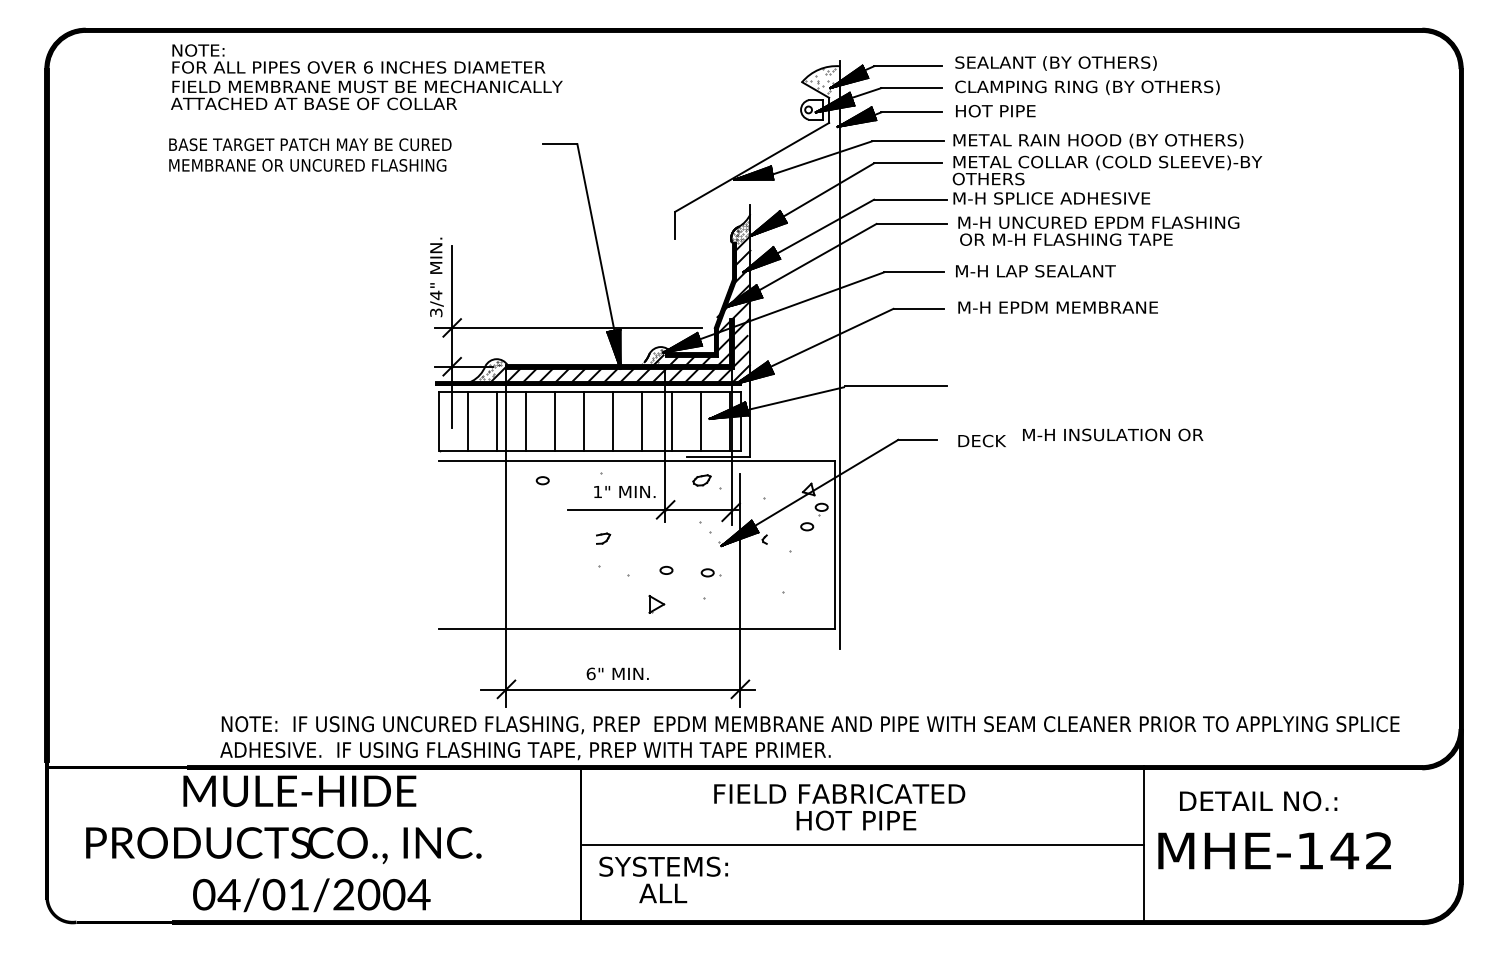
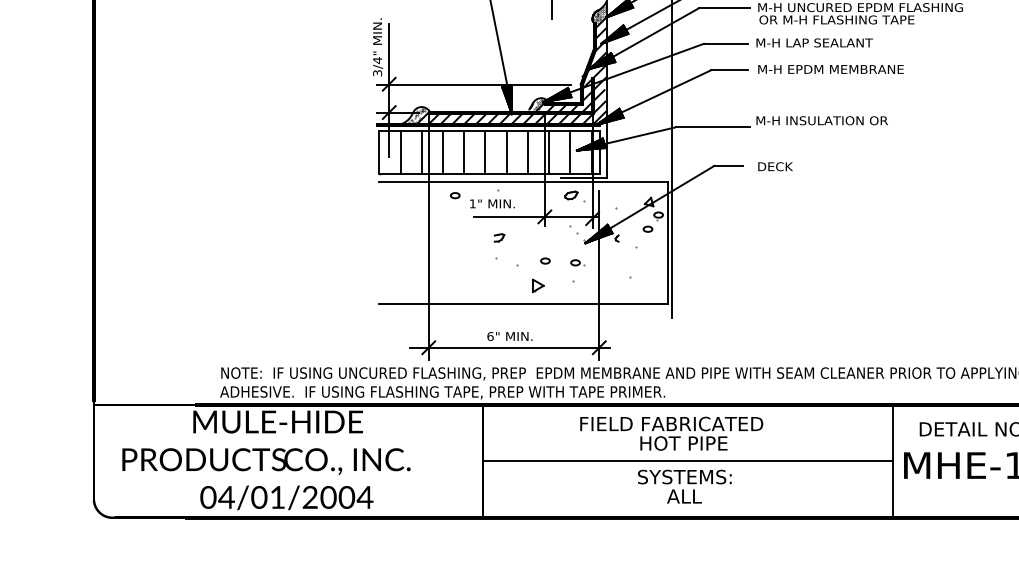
text: (1113, 434) -> (822, 120), moved
text: (624, 491) -> (492, 203), moved
text: (663, 879) -> (684, 486), moved

